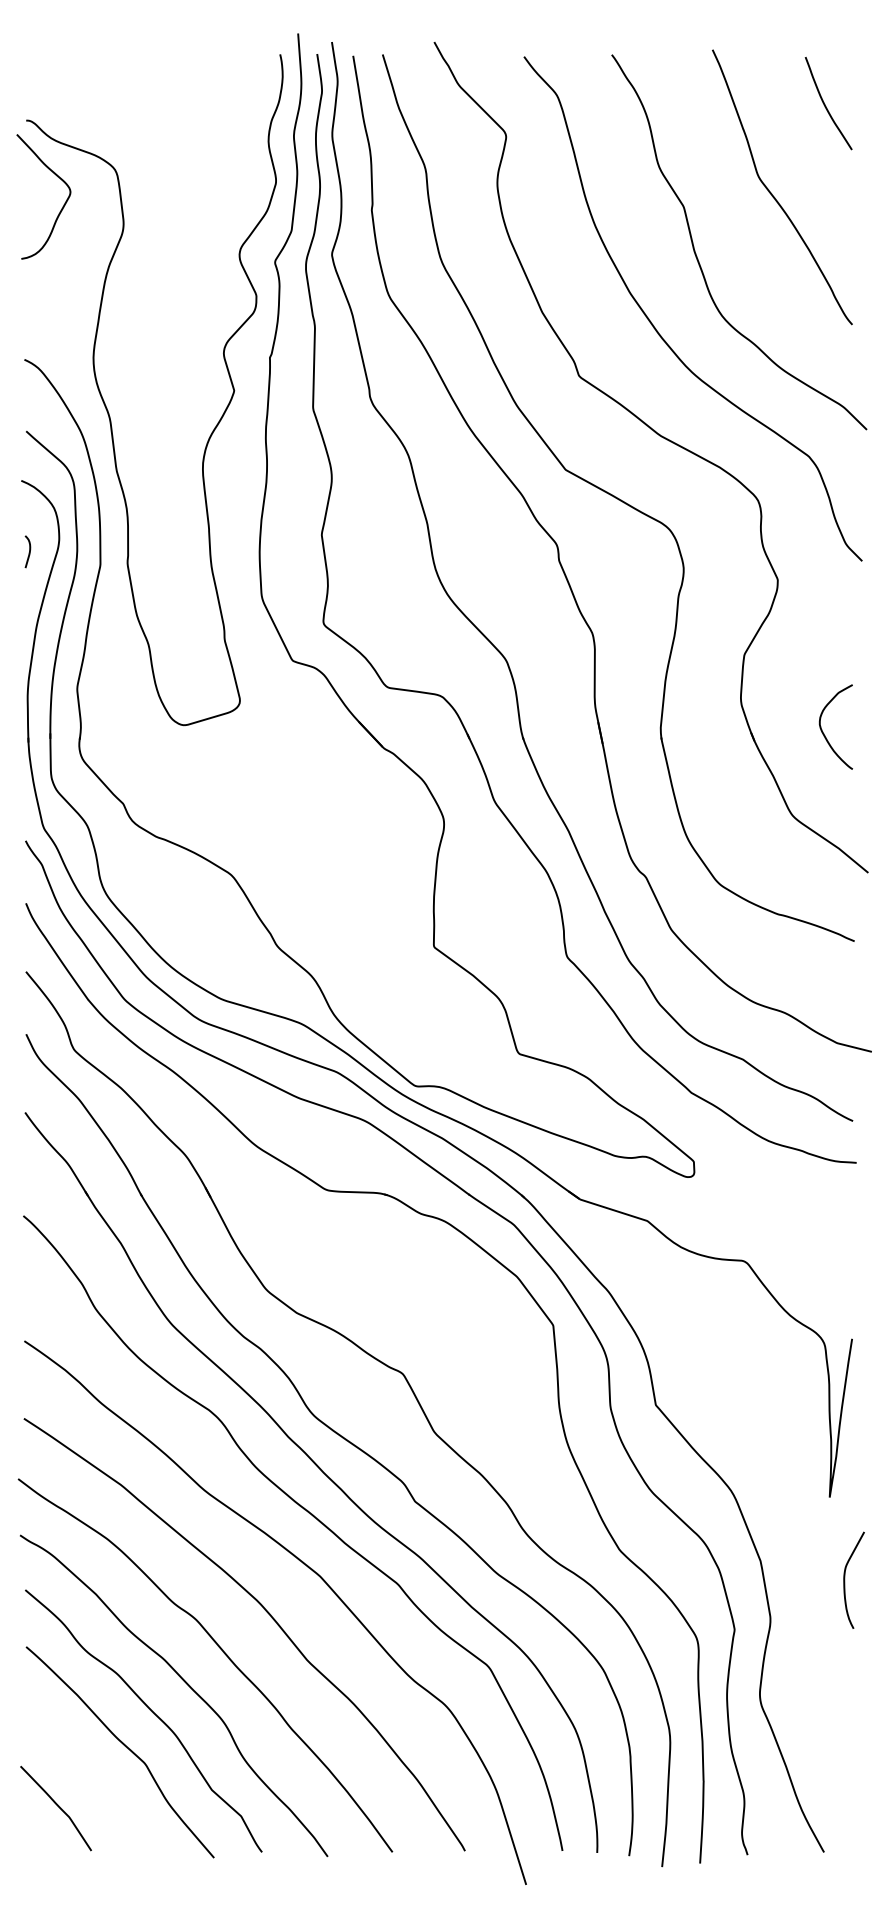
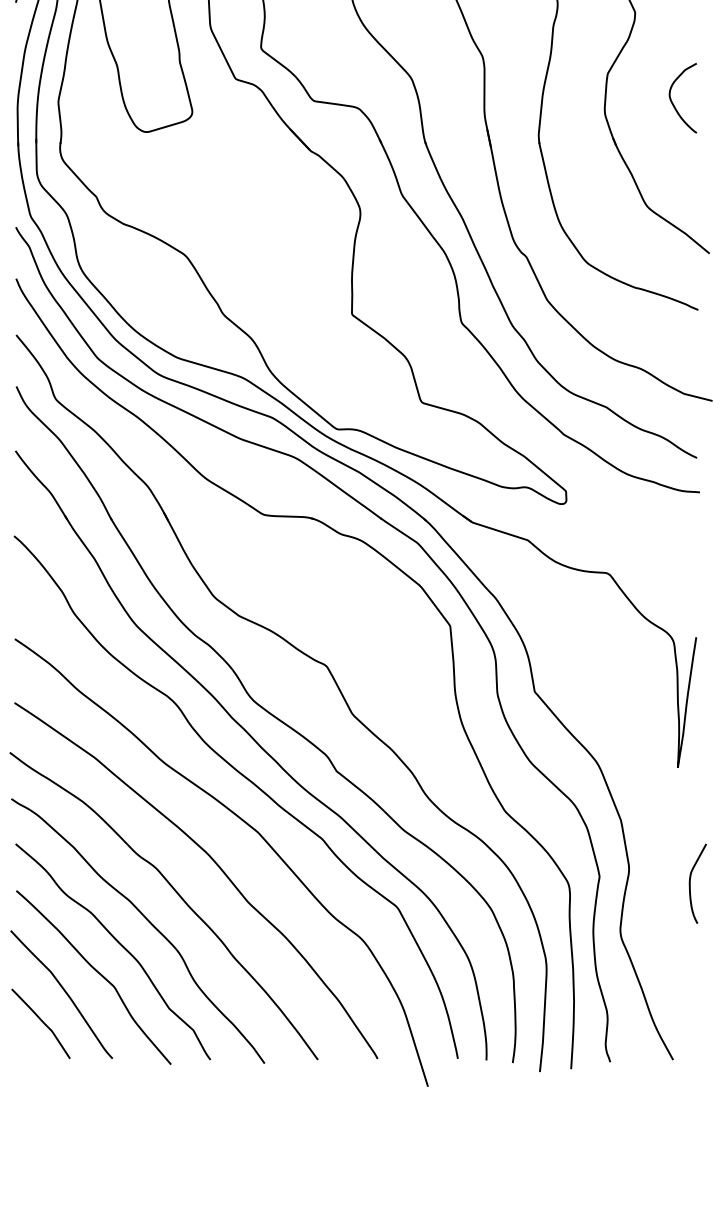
curve: (823, 731) -> (672, 101), moved
curve: (845, 1579) -> (690, 883), moved
curve: (84, 1769) -> (64, 991), added

